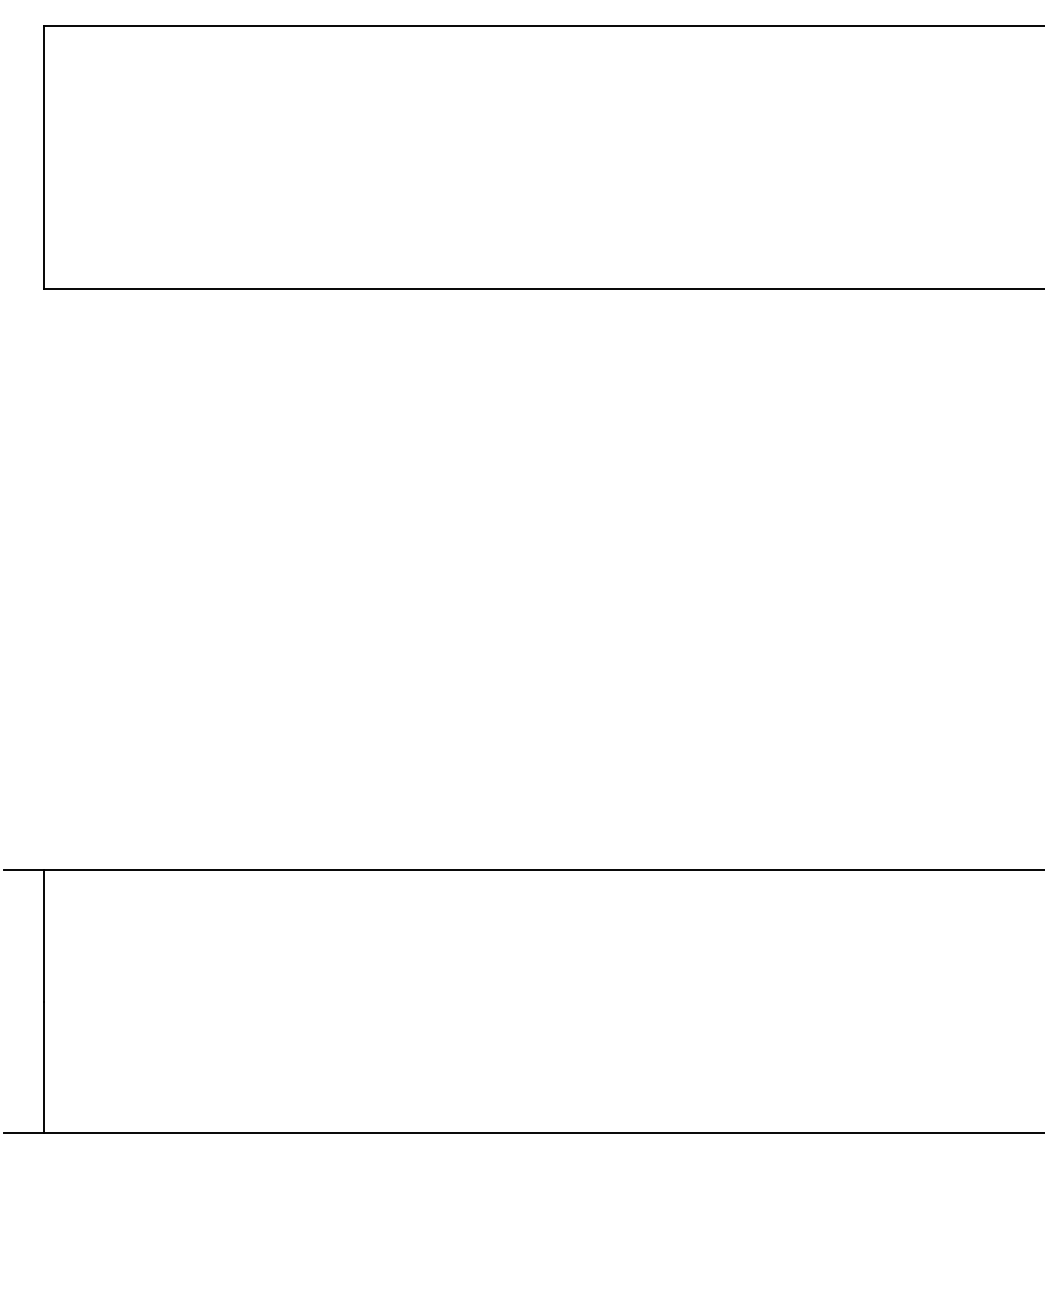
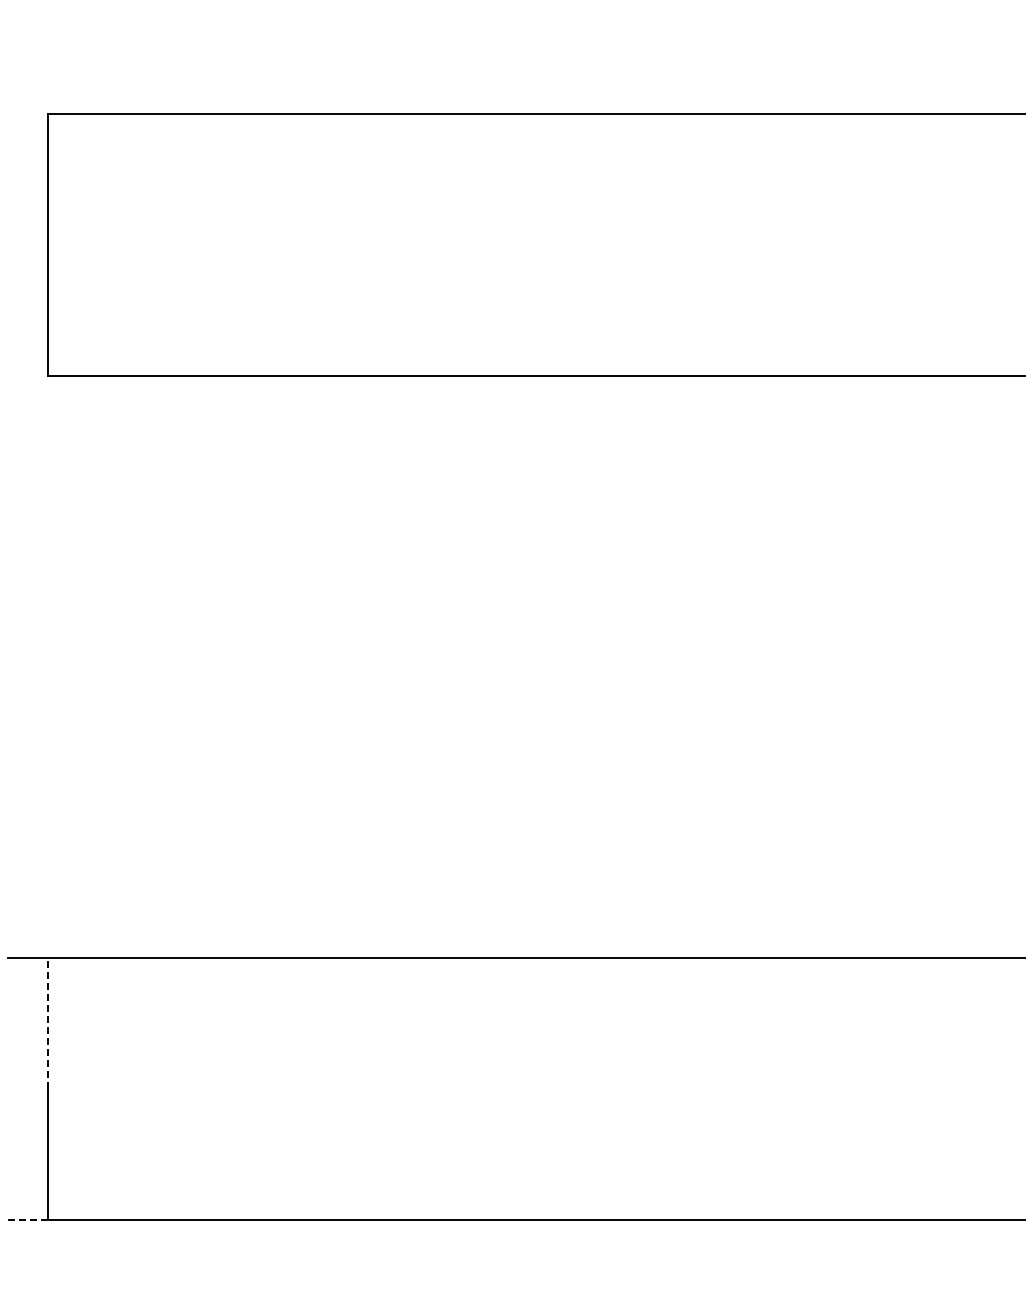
line: (44, 936) -> (48, 1024), solid -> dashed
line: (24, 1132) -> (28, 1220), solid -> dashed

